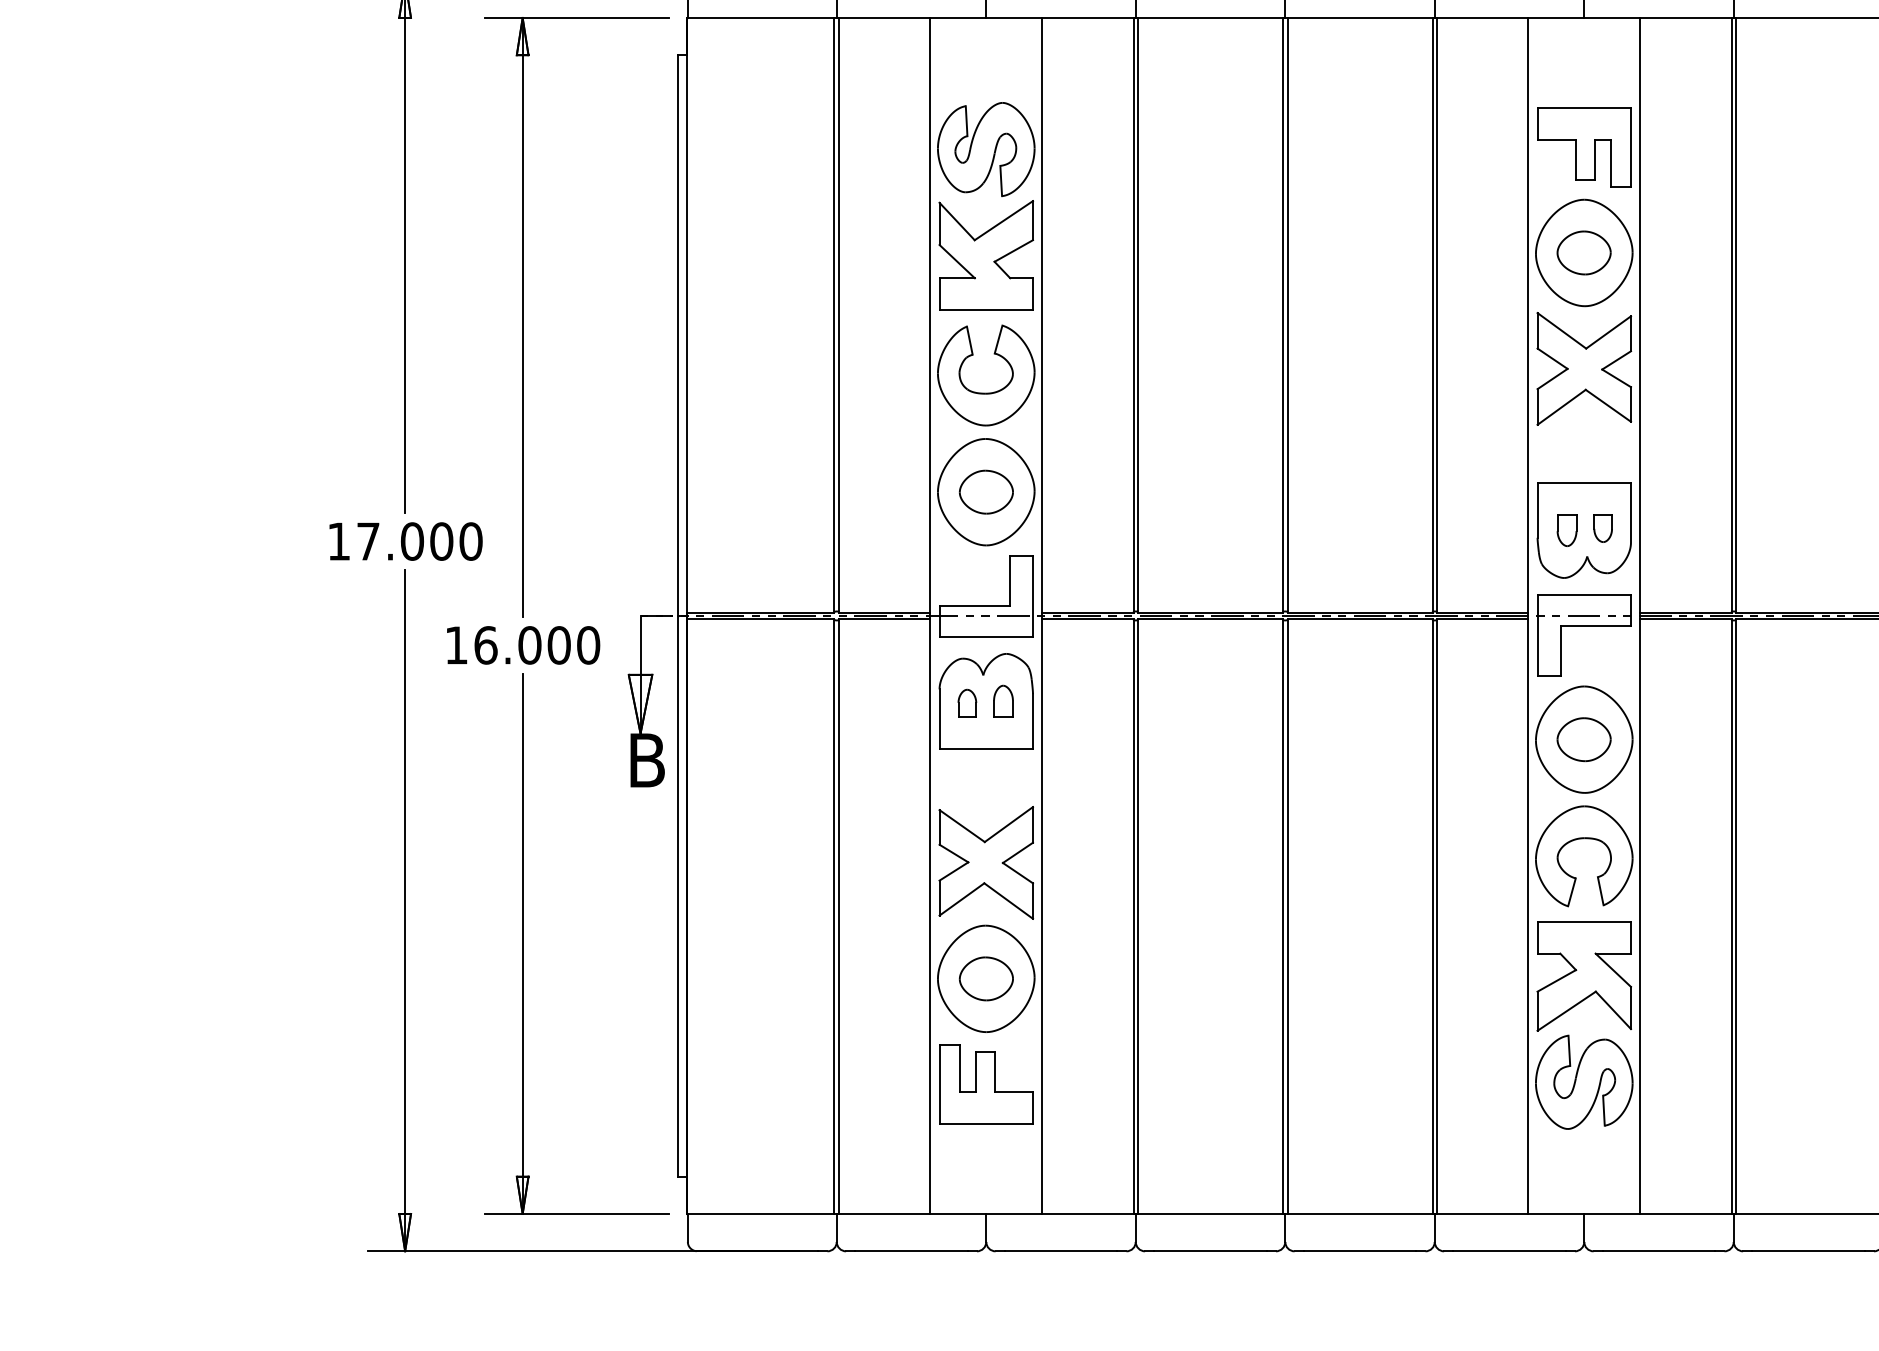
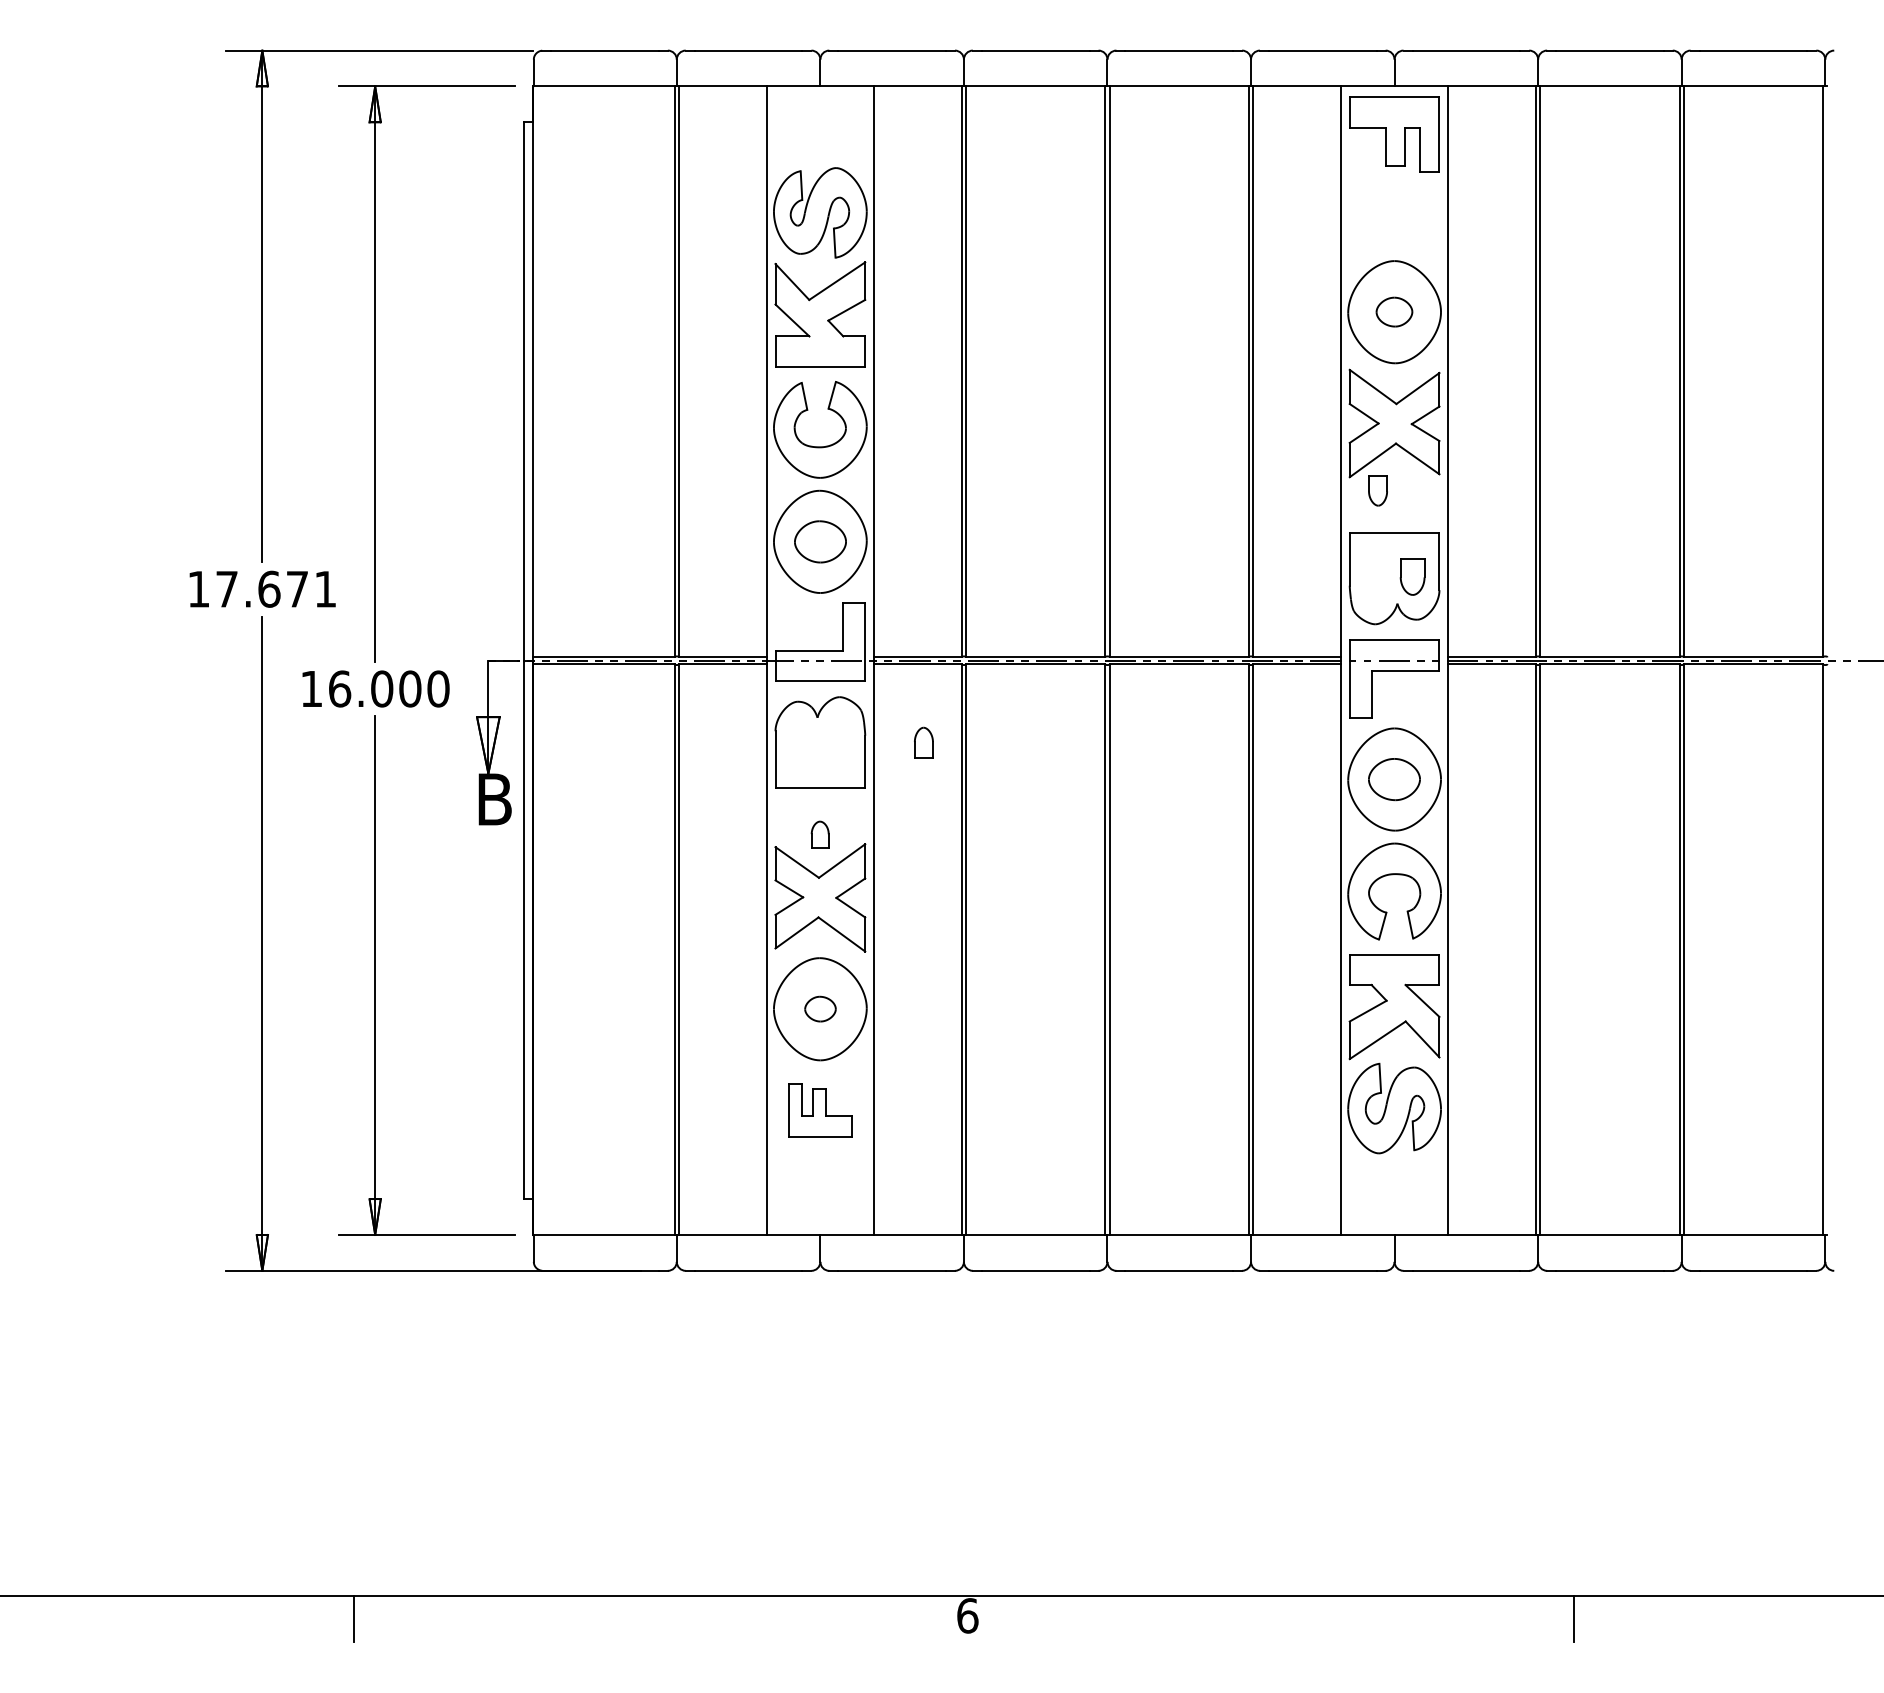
part: (1584, 147) -> (1394, 134), moved
part: (1584, 252) -> (1394, 311), size x0.7
part: (1602, 528) -> (1412, 576), size x1.4
part: (1566, 530) -> (1377, 490), moved
text: (441, 540) -> (297, 588), 17.000 -> 17.671
part: (1003, 701) -> (923, 742), moved
part: (966, 703) -> (819, 834), moved
part: (986, 978) -> (820, 1008), size x0.6
part: (986, 1084) -> (820, 1110), size x0.7

